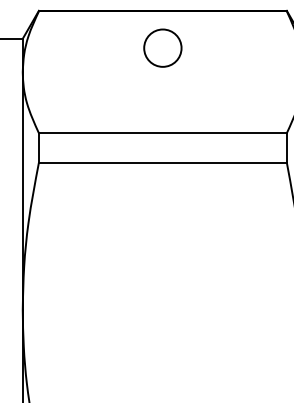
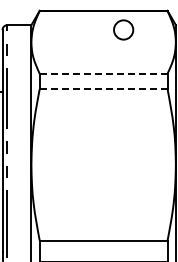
circle: (162, 47) -> (123, 29), moved
line: (162, 132) -> (103, 73), solid -> dashed
line: (162, 161) -> (103, 88), solid -> dashed

